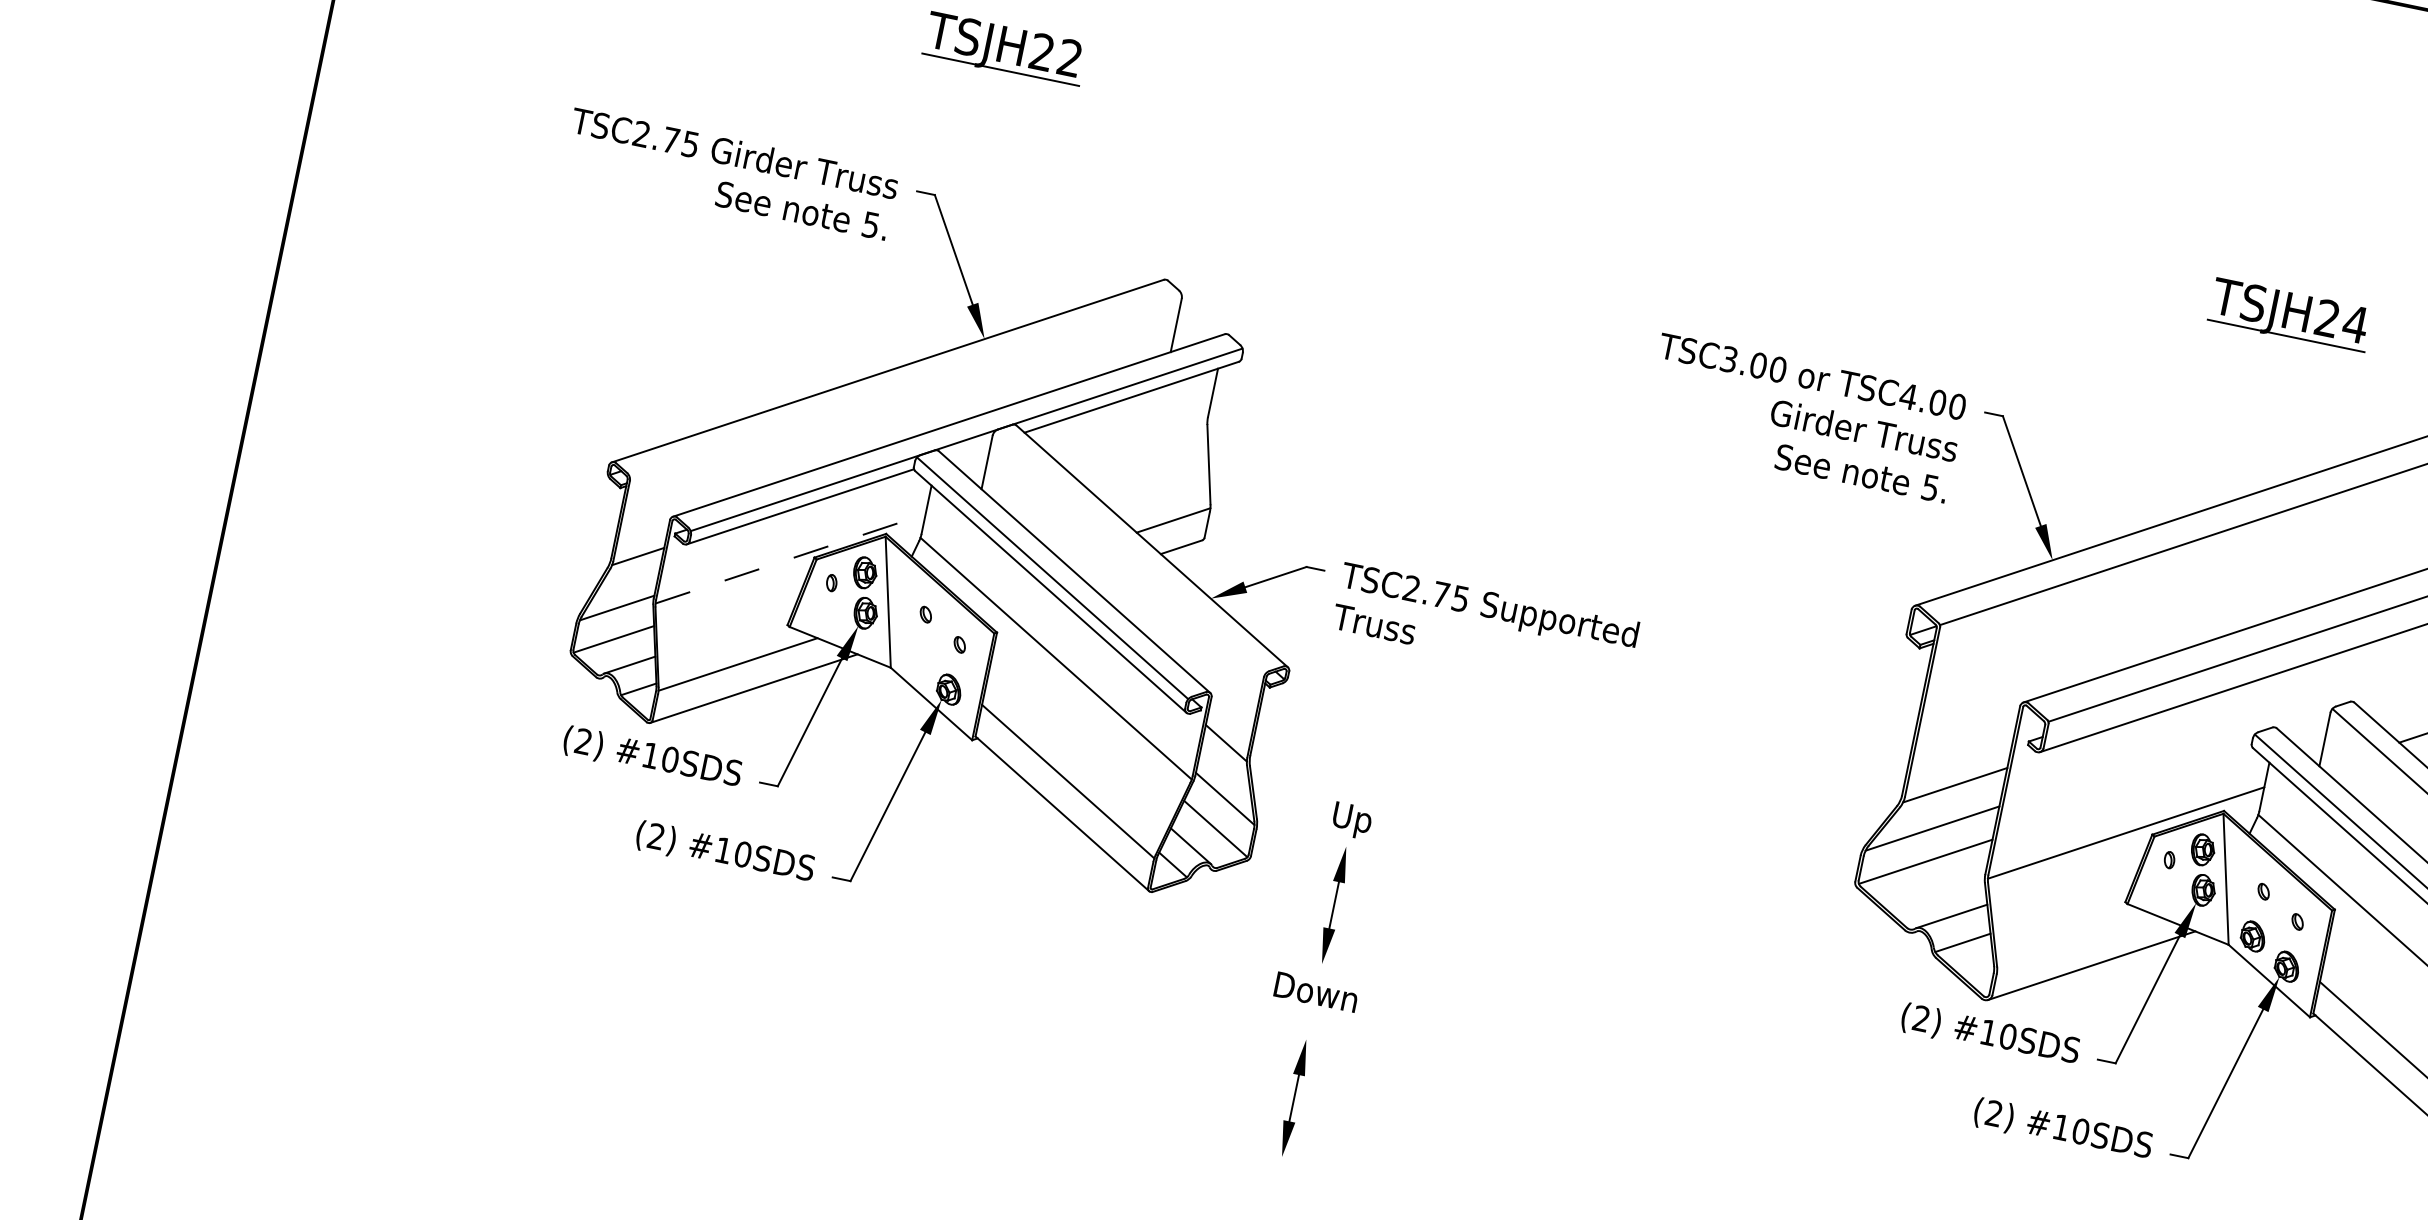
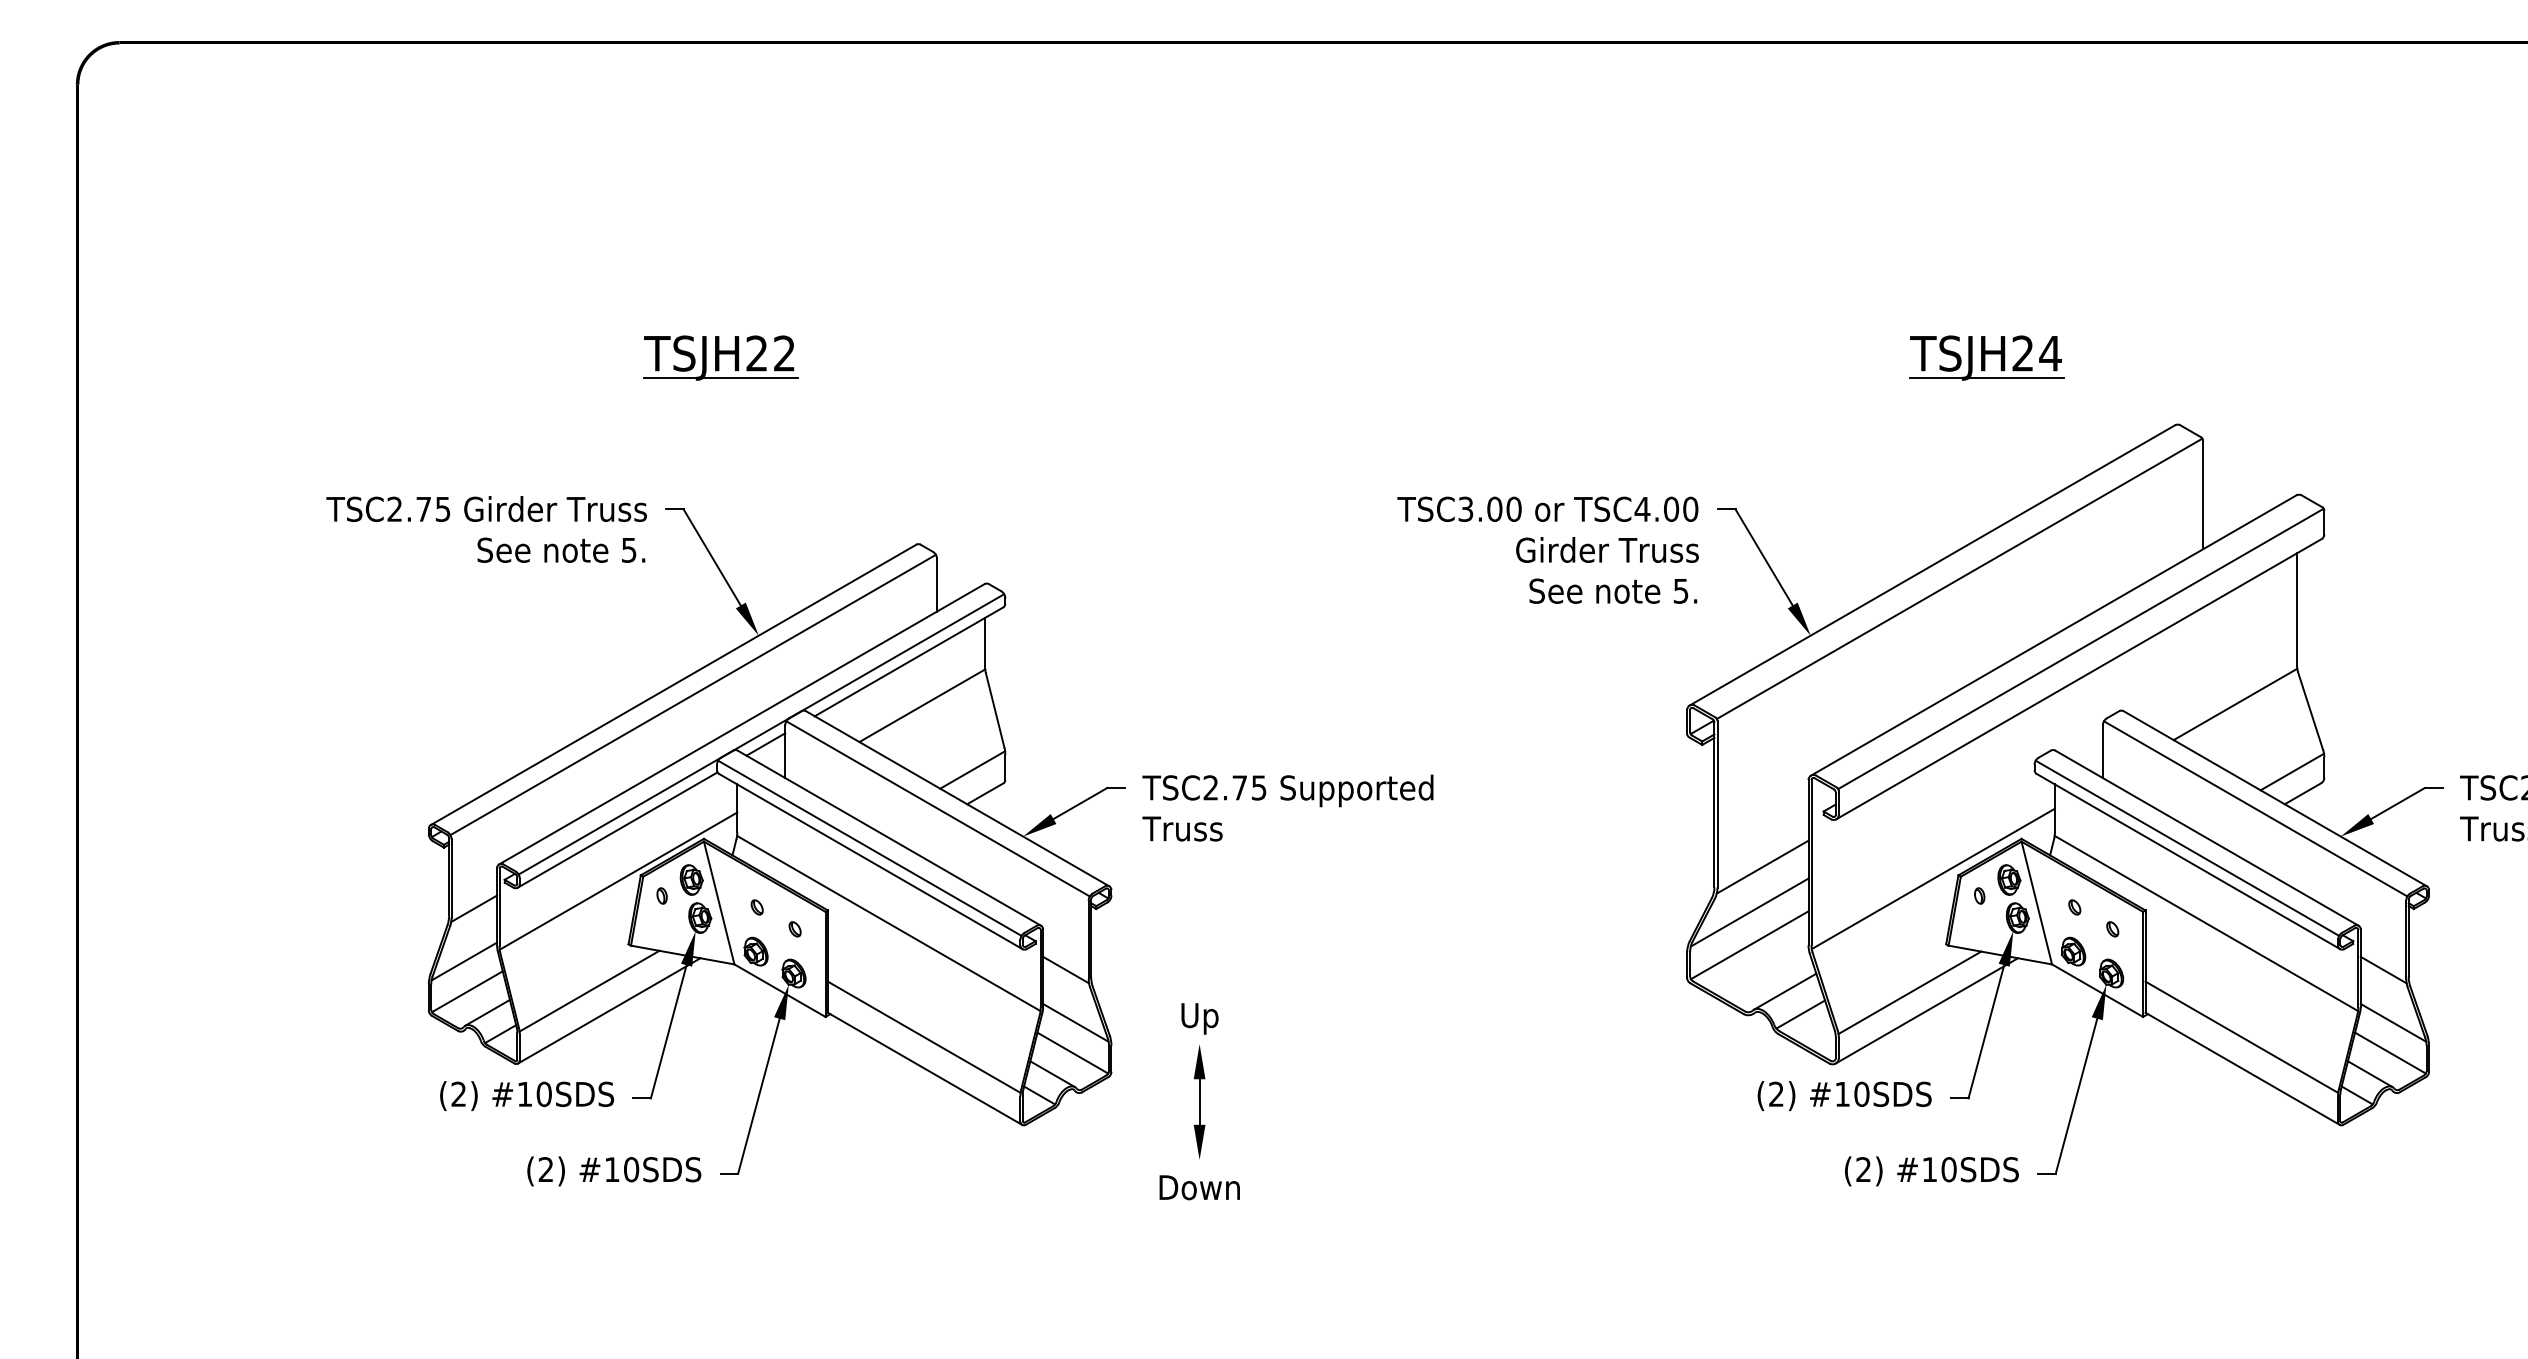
line: (904, 384) -> (692, 694), added
line: (1136, 444) -> (922, 705), added
line: (968, 450) -> (765, 744), added
line: (1129, 552) -> (937, 808), added
line: (790, 558) -> (618, 880), dashed -> solid
part: (914, 659) -> (755, 951), added
line: (2077, 943) -> (1909, 992), added
part: (1294, 1098) -> (1199, 1292), removed

